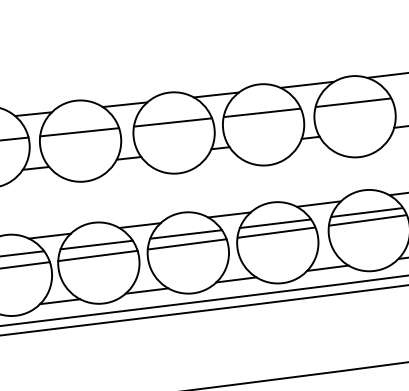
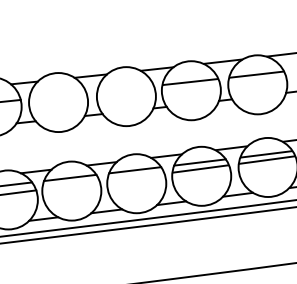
line: (172, 123) -> (125, 89), removed
line: (79, 132) -> (57, 96), removed
line: (186, 244) -> (135, 177), removed
line: (97, 255) -> (70, 185), removed

